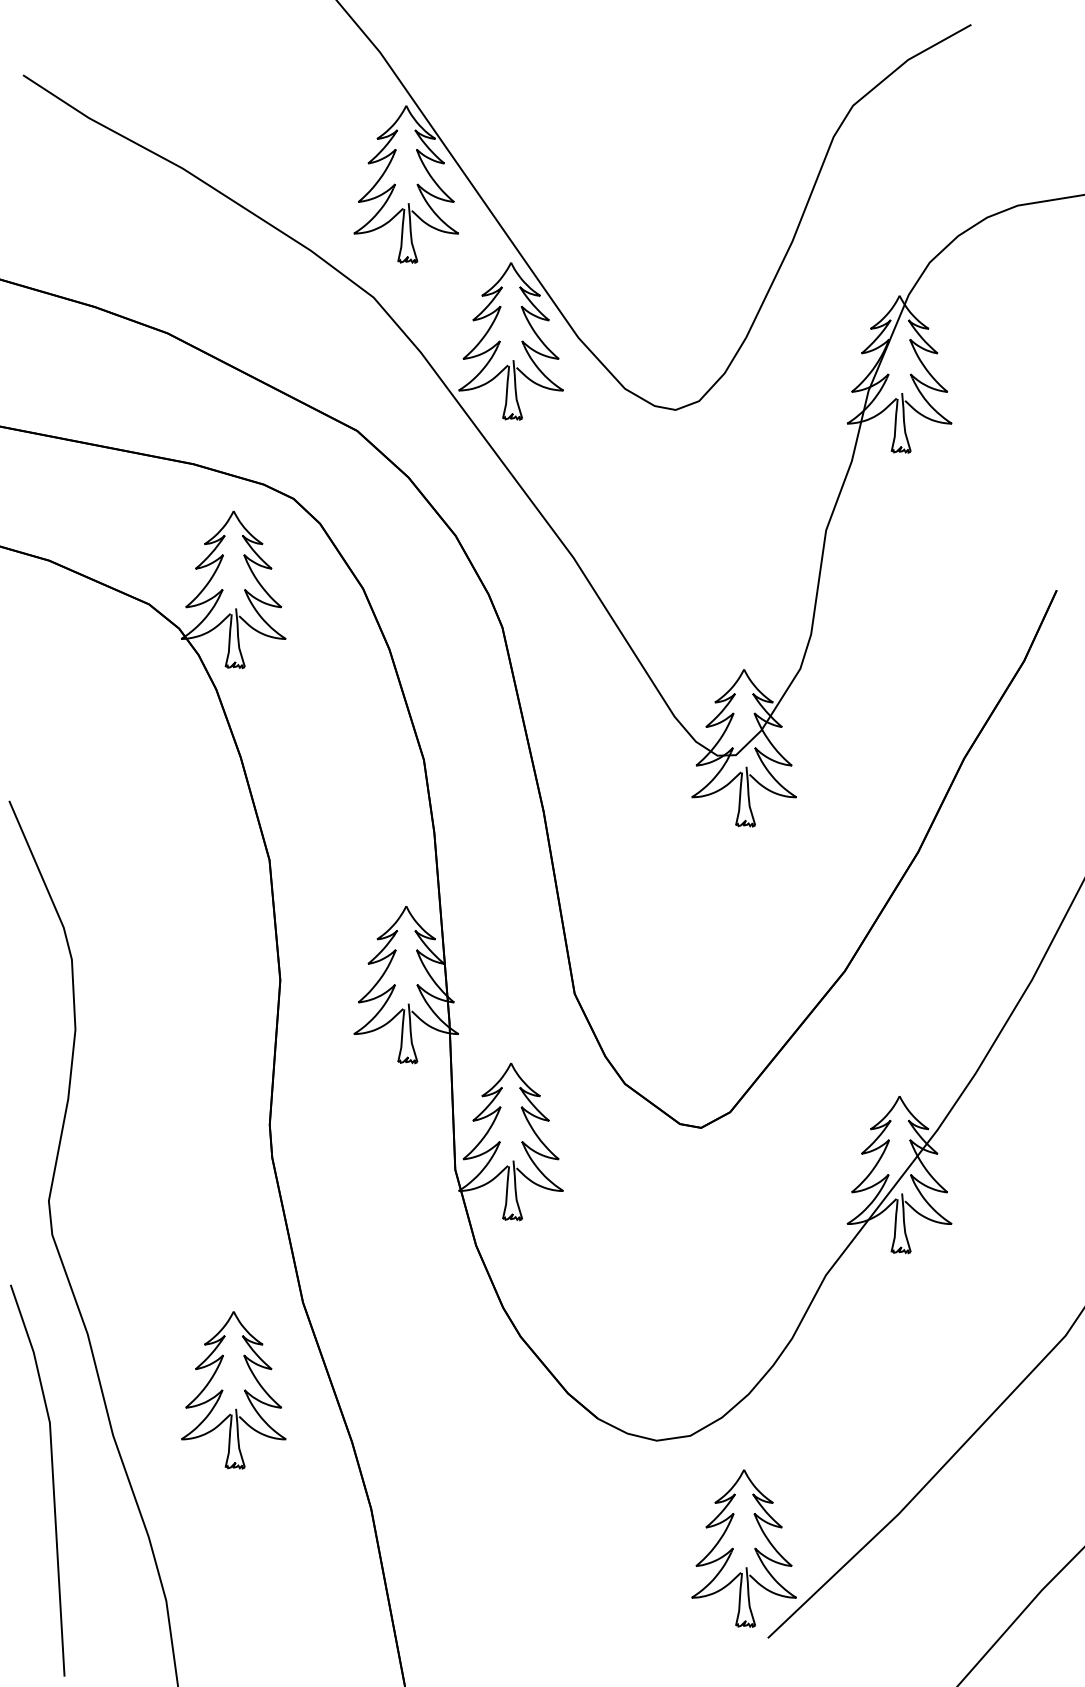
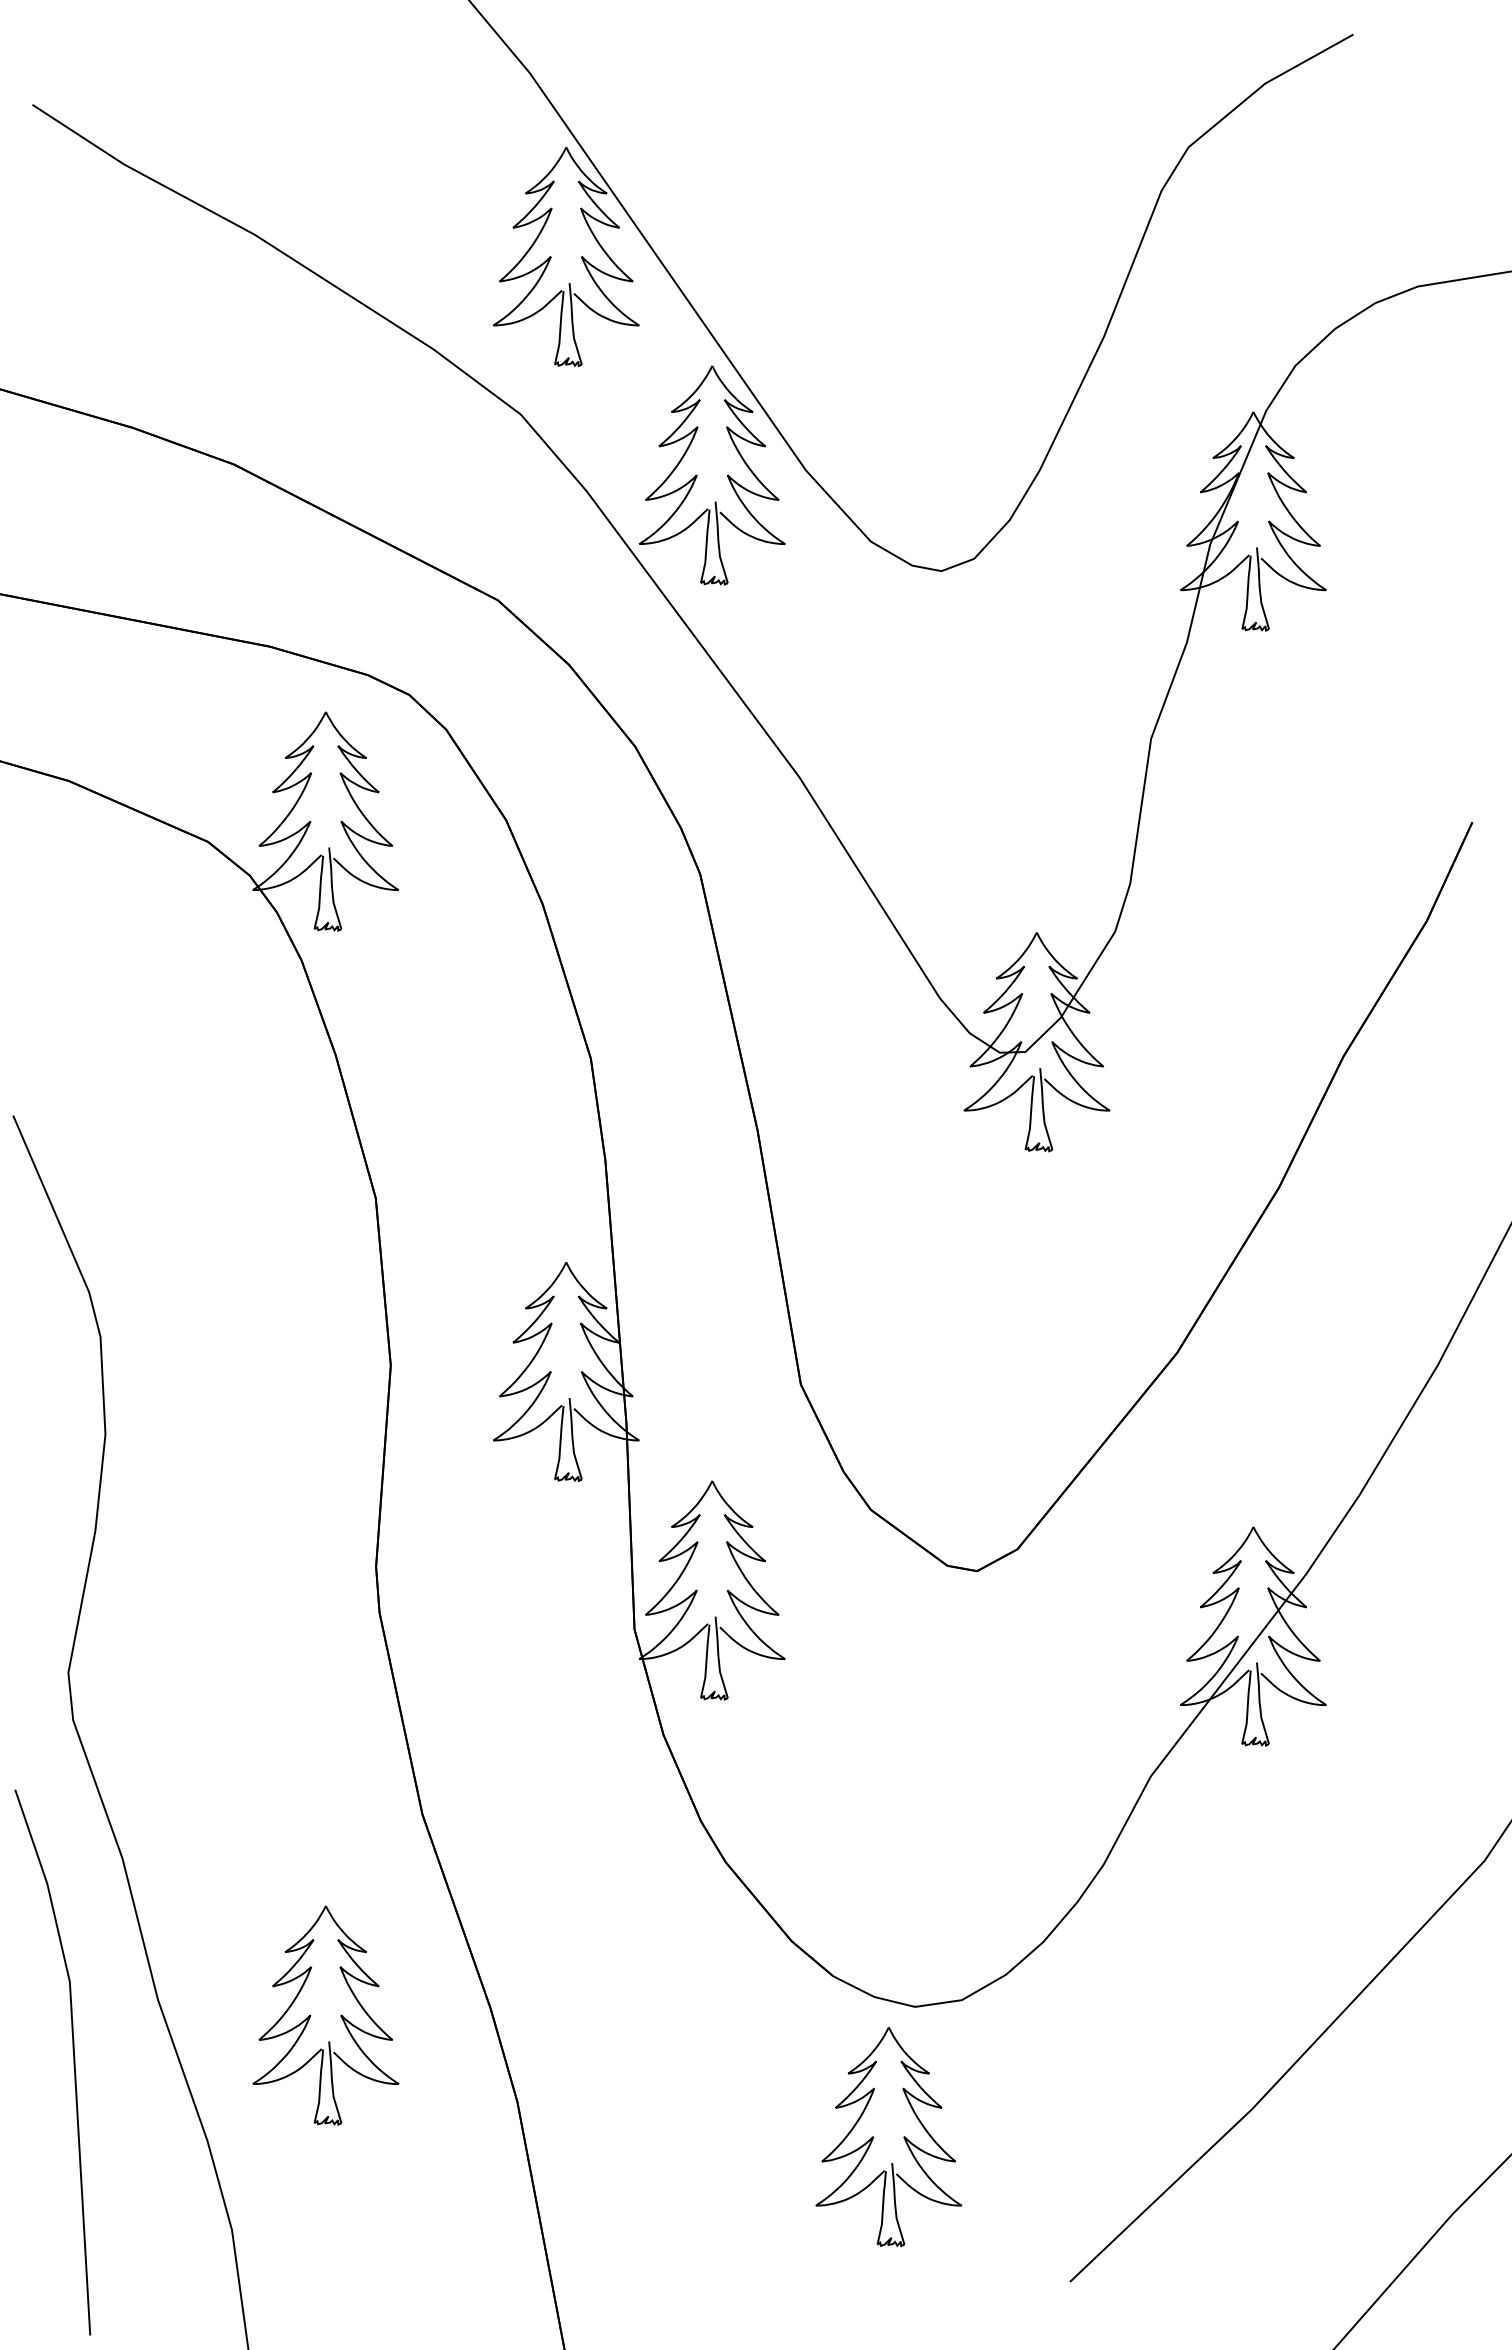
part: (223, 1390) -> (311, 2015), moved
part: (733, 1548) -> (874, 2137), moved

